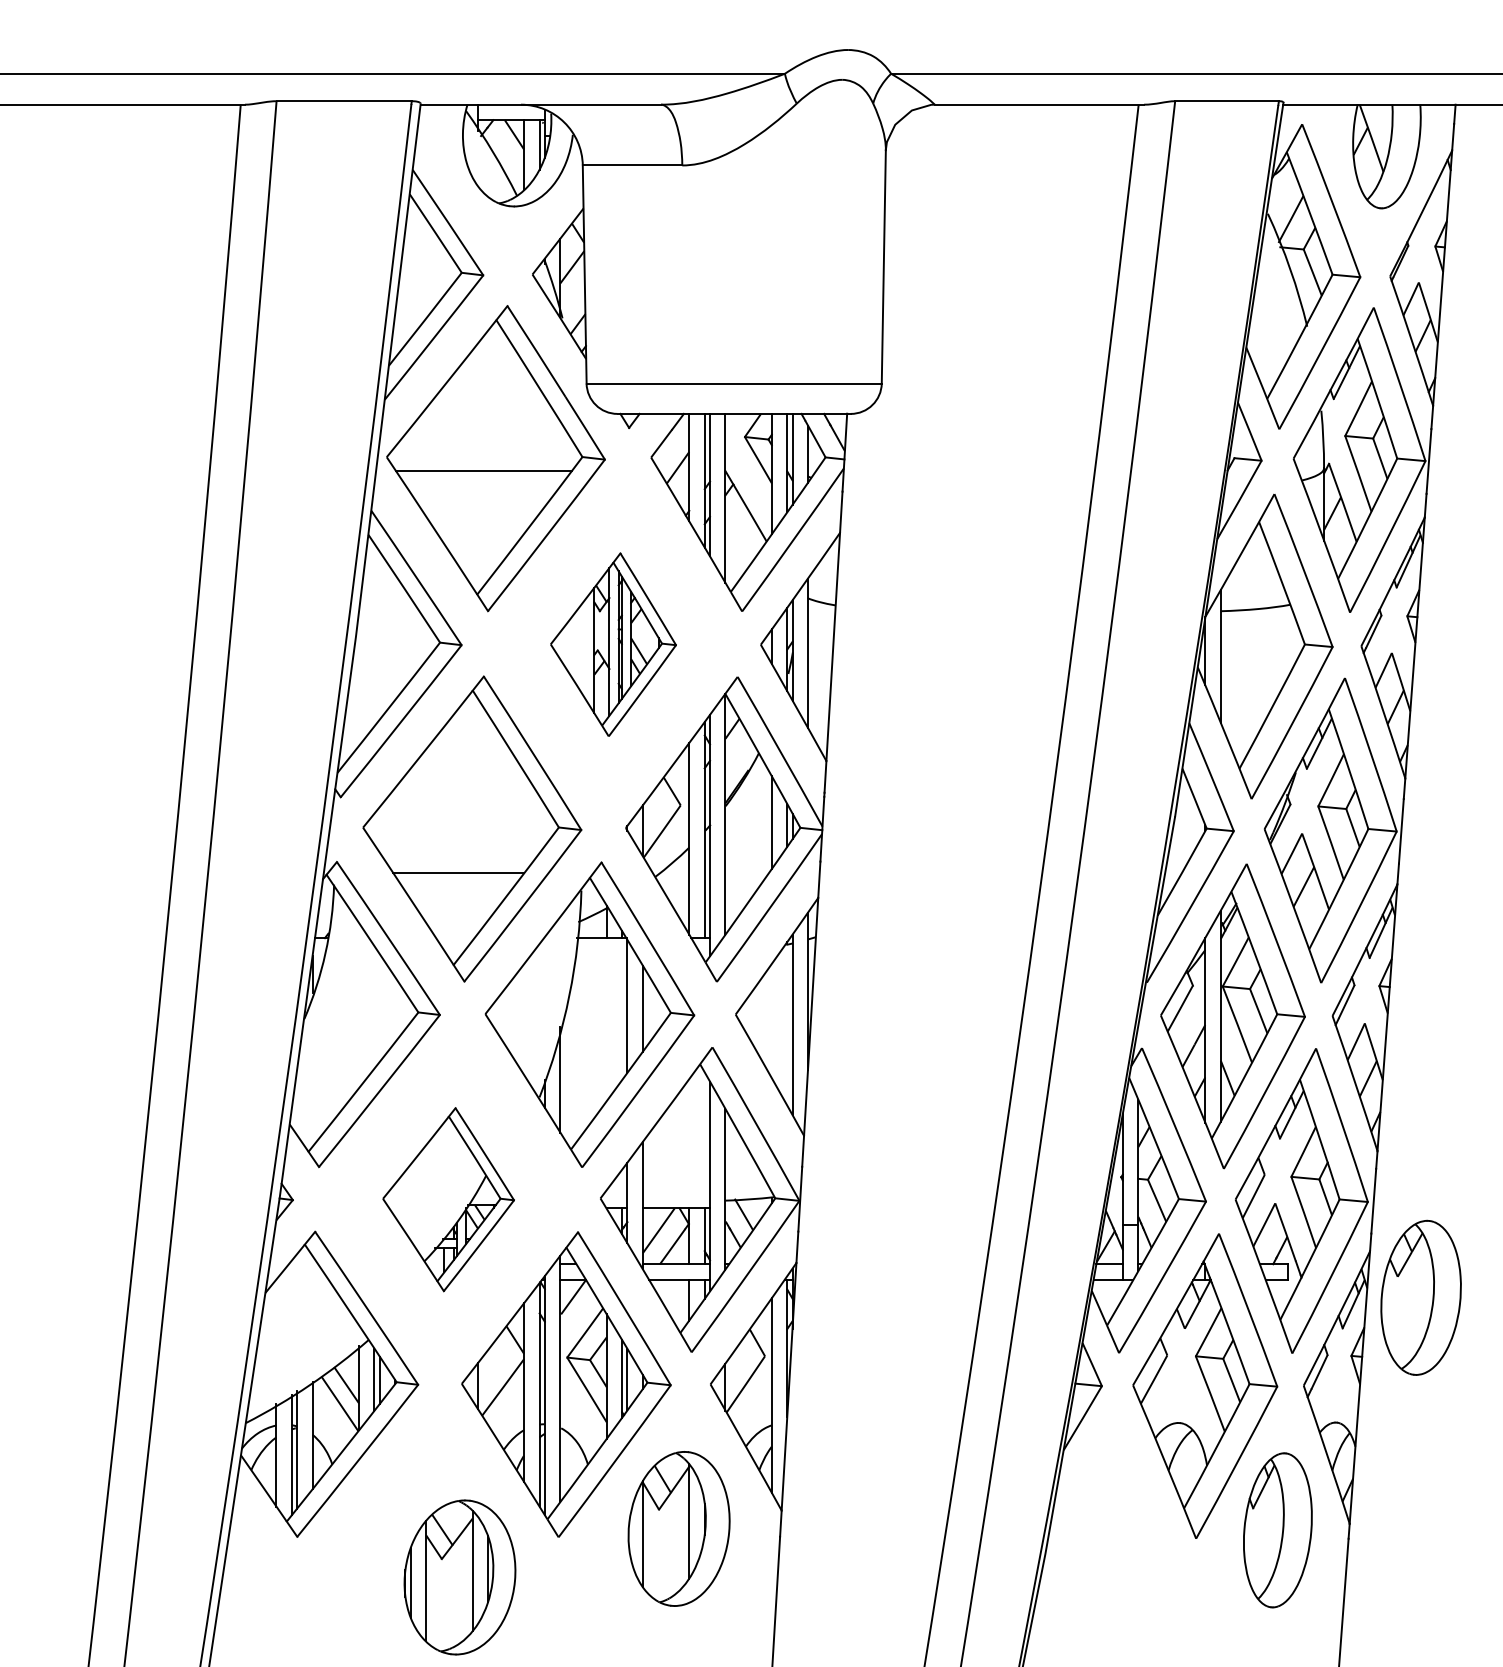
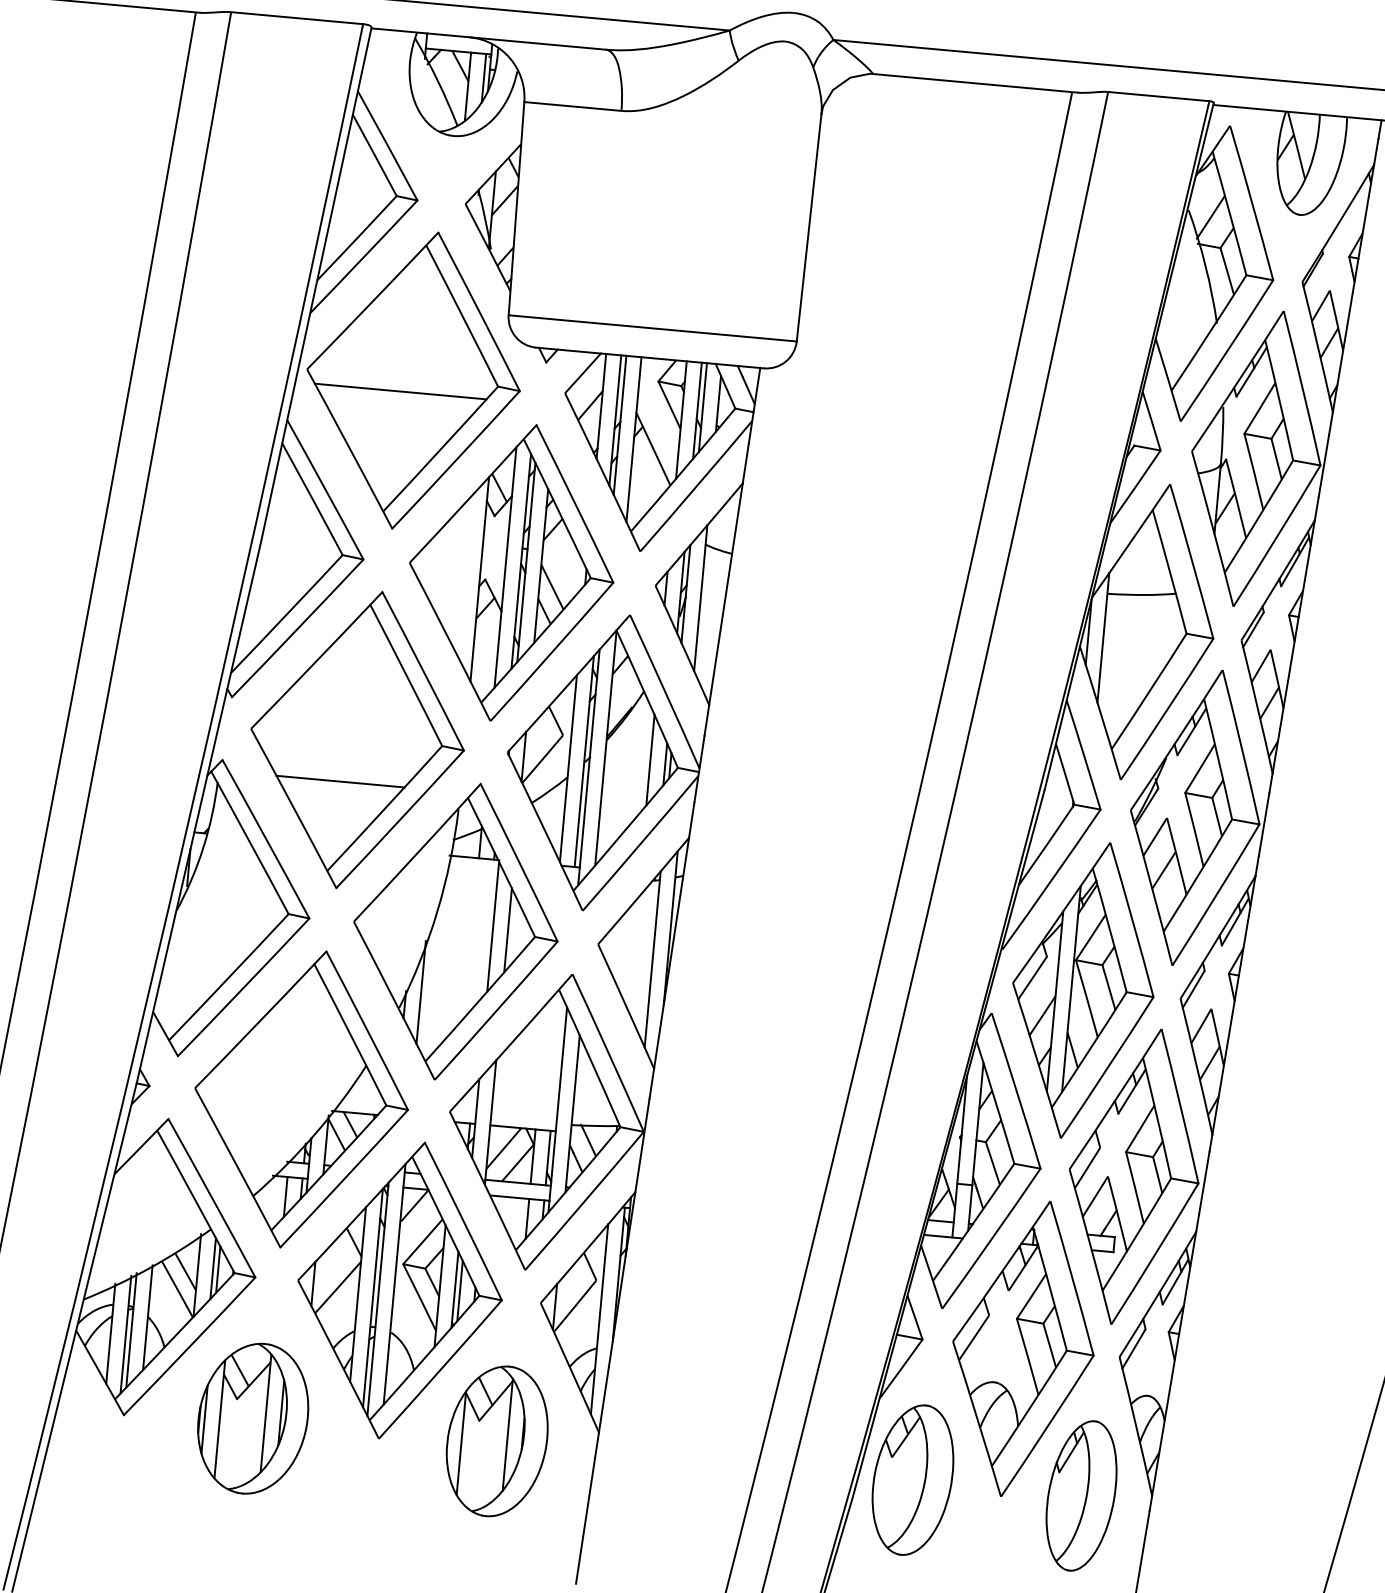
part: (613, 644) -> (511, 572), size x1.67
part: (448, 1199) -> (301, 1099), size x1.67
part: (1420, 1297) -> (912, 1479), moved
part: (459, 1577) -> (252, 1418), moved

